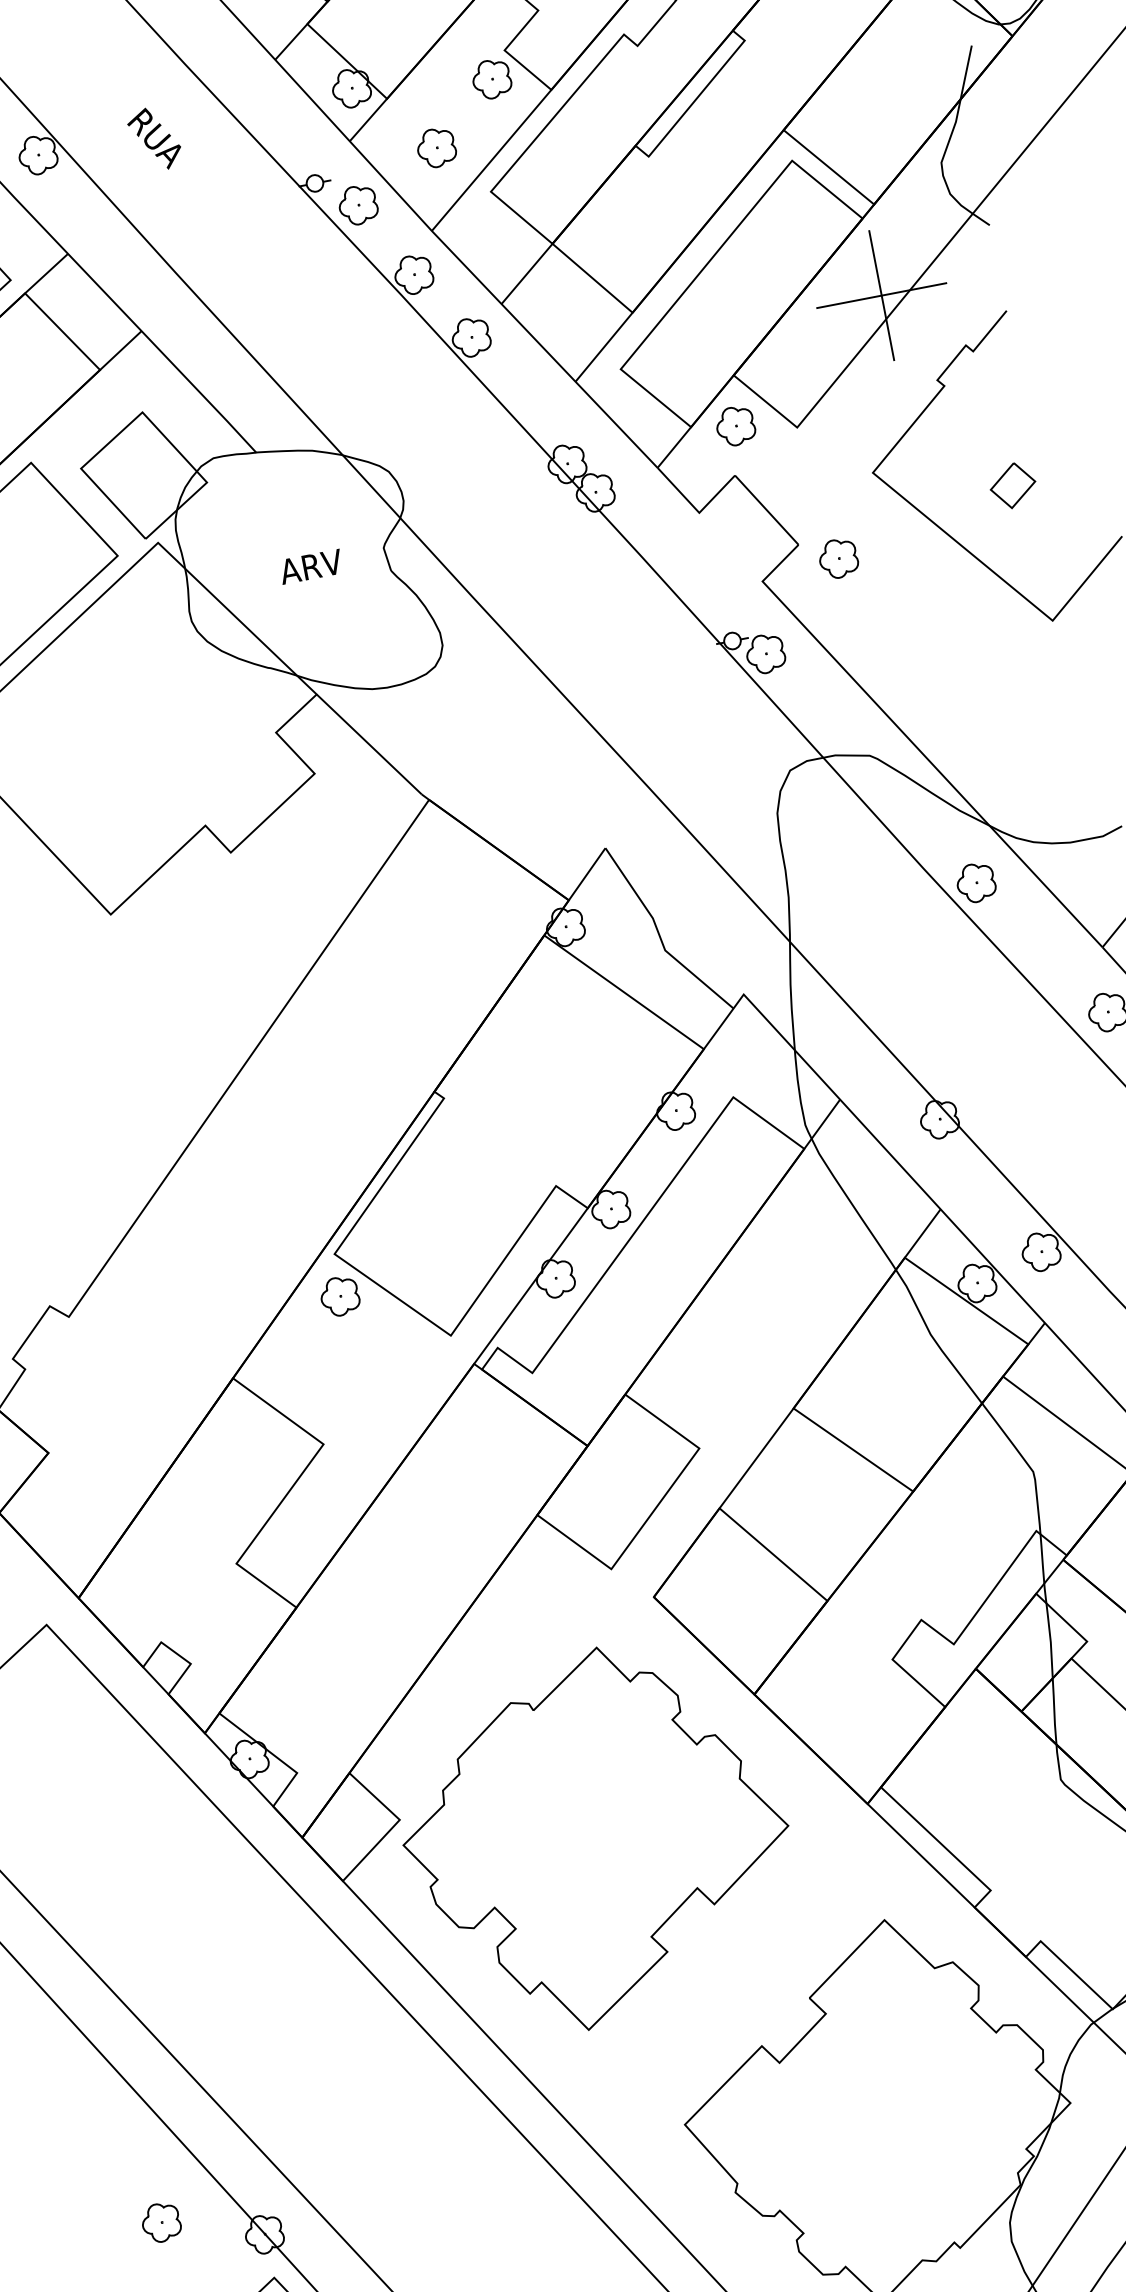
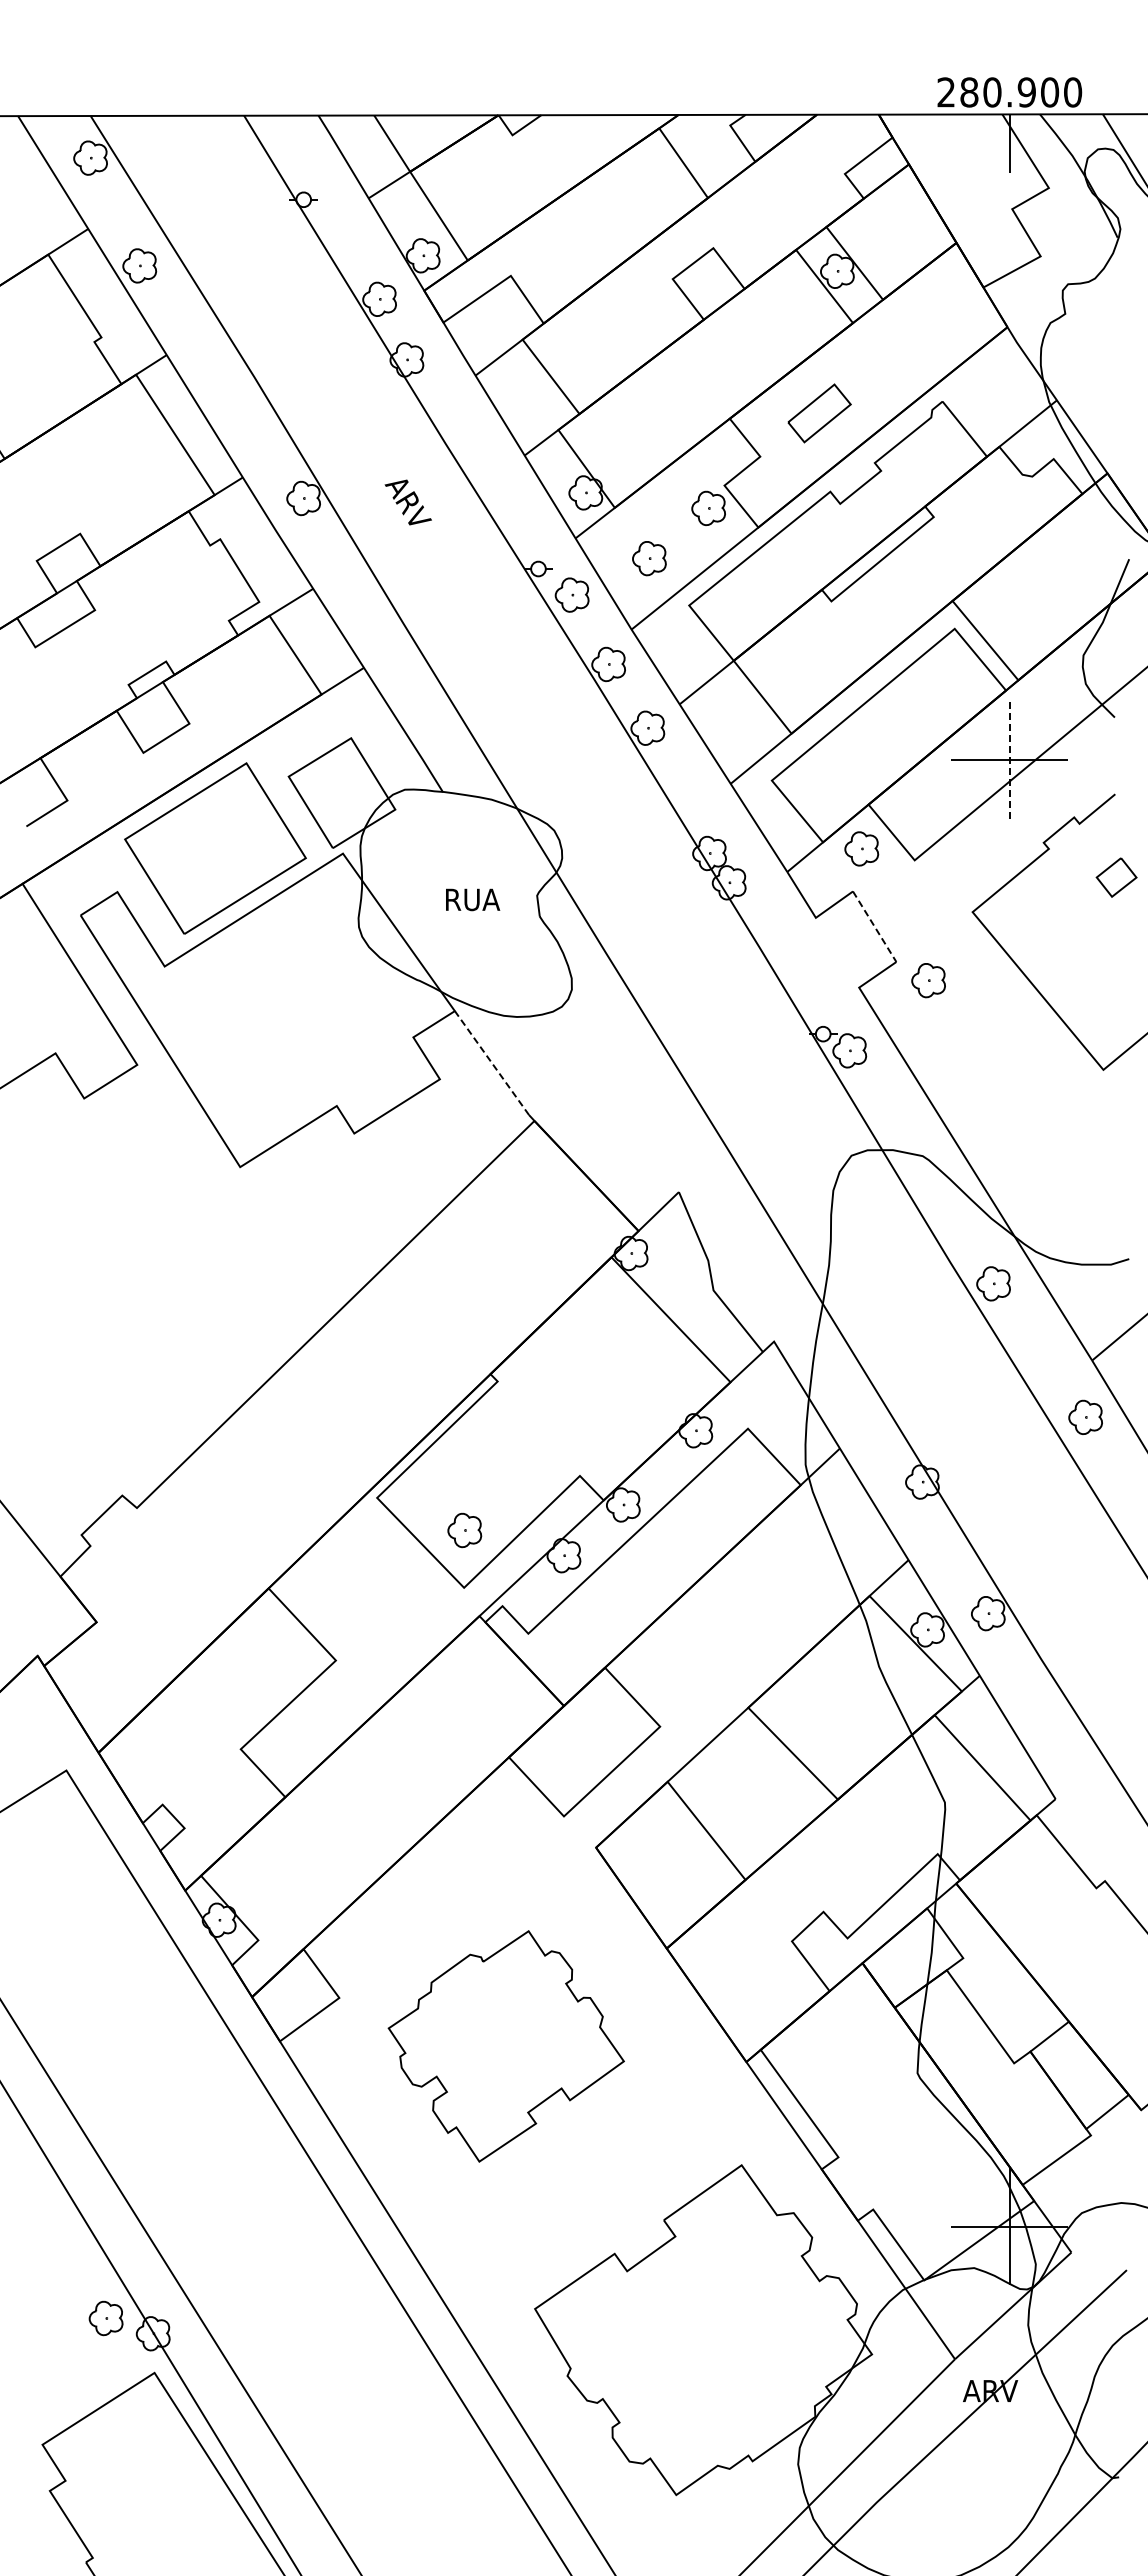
text: (154, 138) -> (407, 503), RUA -> ARV
line: (881, 295) -> (1009, 760), solid -> dashed
part: (1012, 485) -> (1116, 877), moved
line: (766, 511) -> (874, 927), solid -> dashed
text: (311, 566) -> (471, 899), ARV -> RUA
line: (368, 745) -> (491, 1063), solid -> dashed
part: (339, 1296) -> (464, 1530), moved
part: (596, 1838) -> (506, 2046), size x0.7
part: (160, 2222) -> (105, 2318), moved

